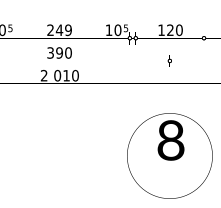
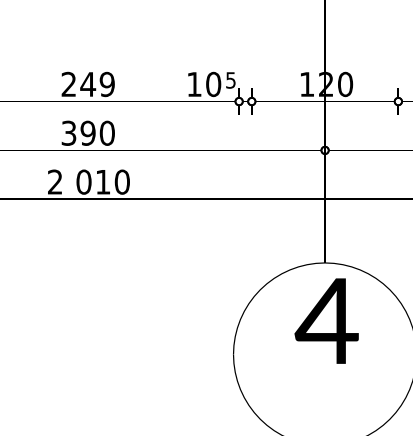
text: (170, 140) -> (326, 321), 8 -> 4

